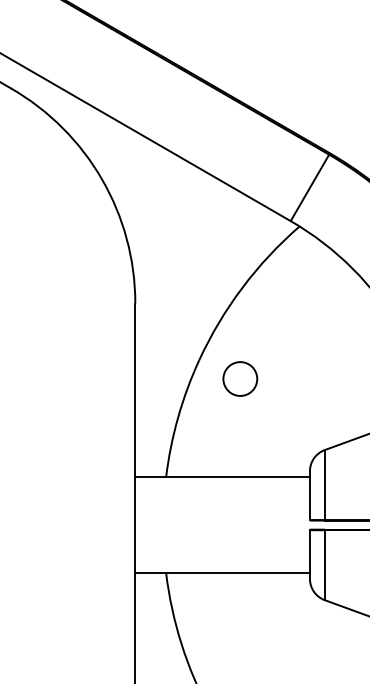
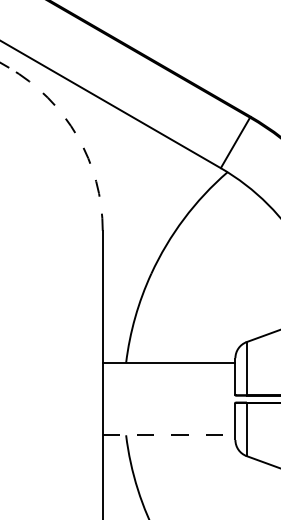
arc: (102, 179) -> (77, 136), solid -> dashed
circle: (240, 378) -> (182, 287), removed
line: (223, 572) -> (169, 435), solid -> dashed

